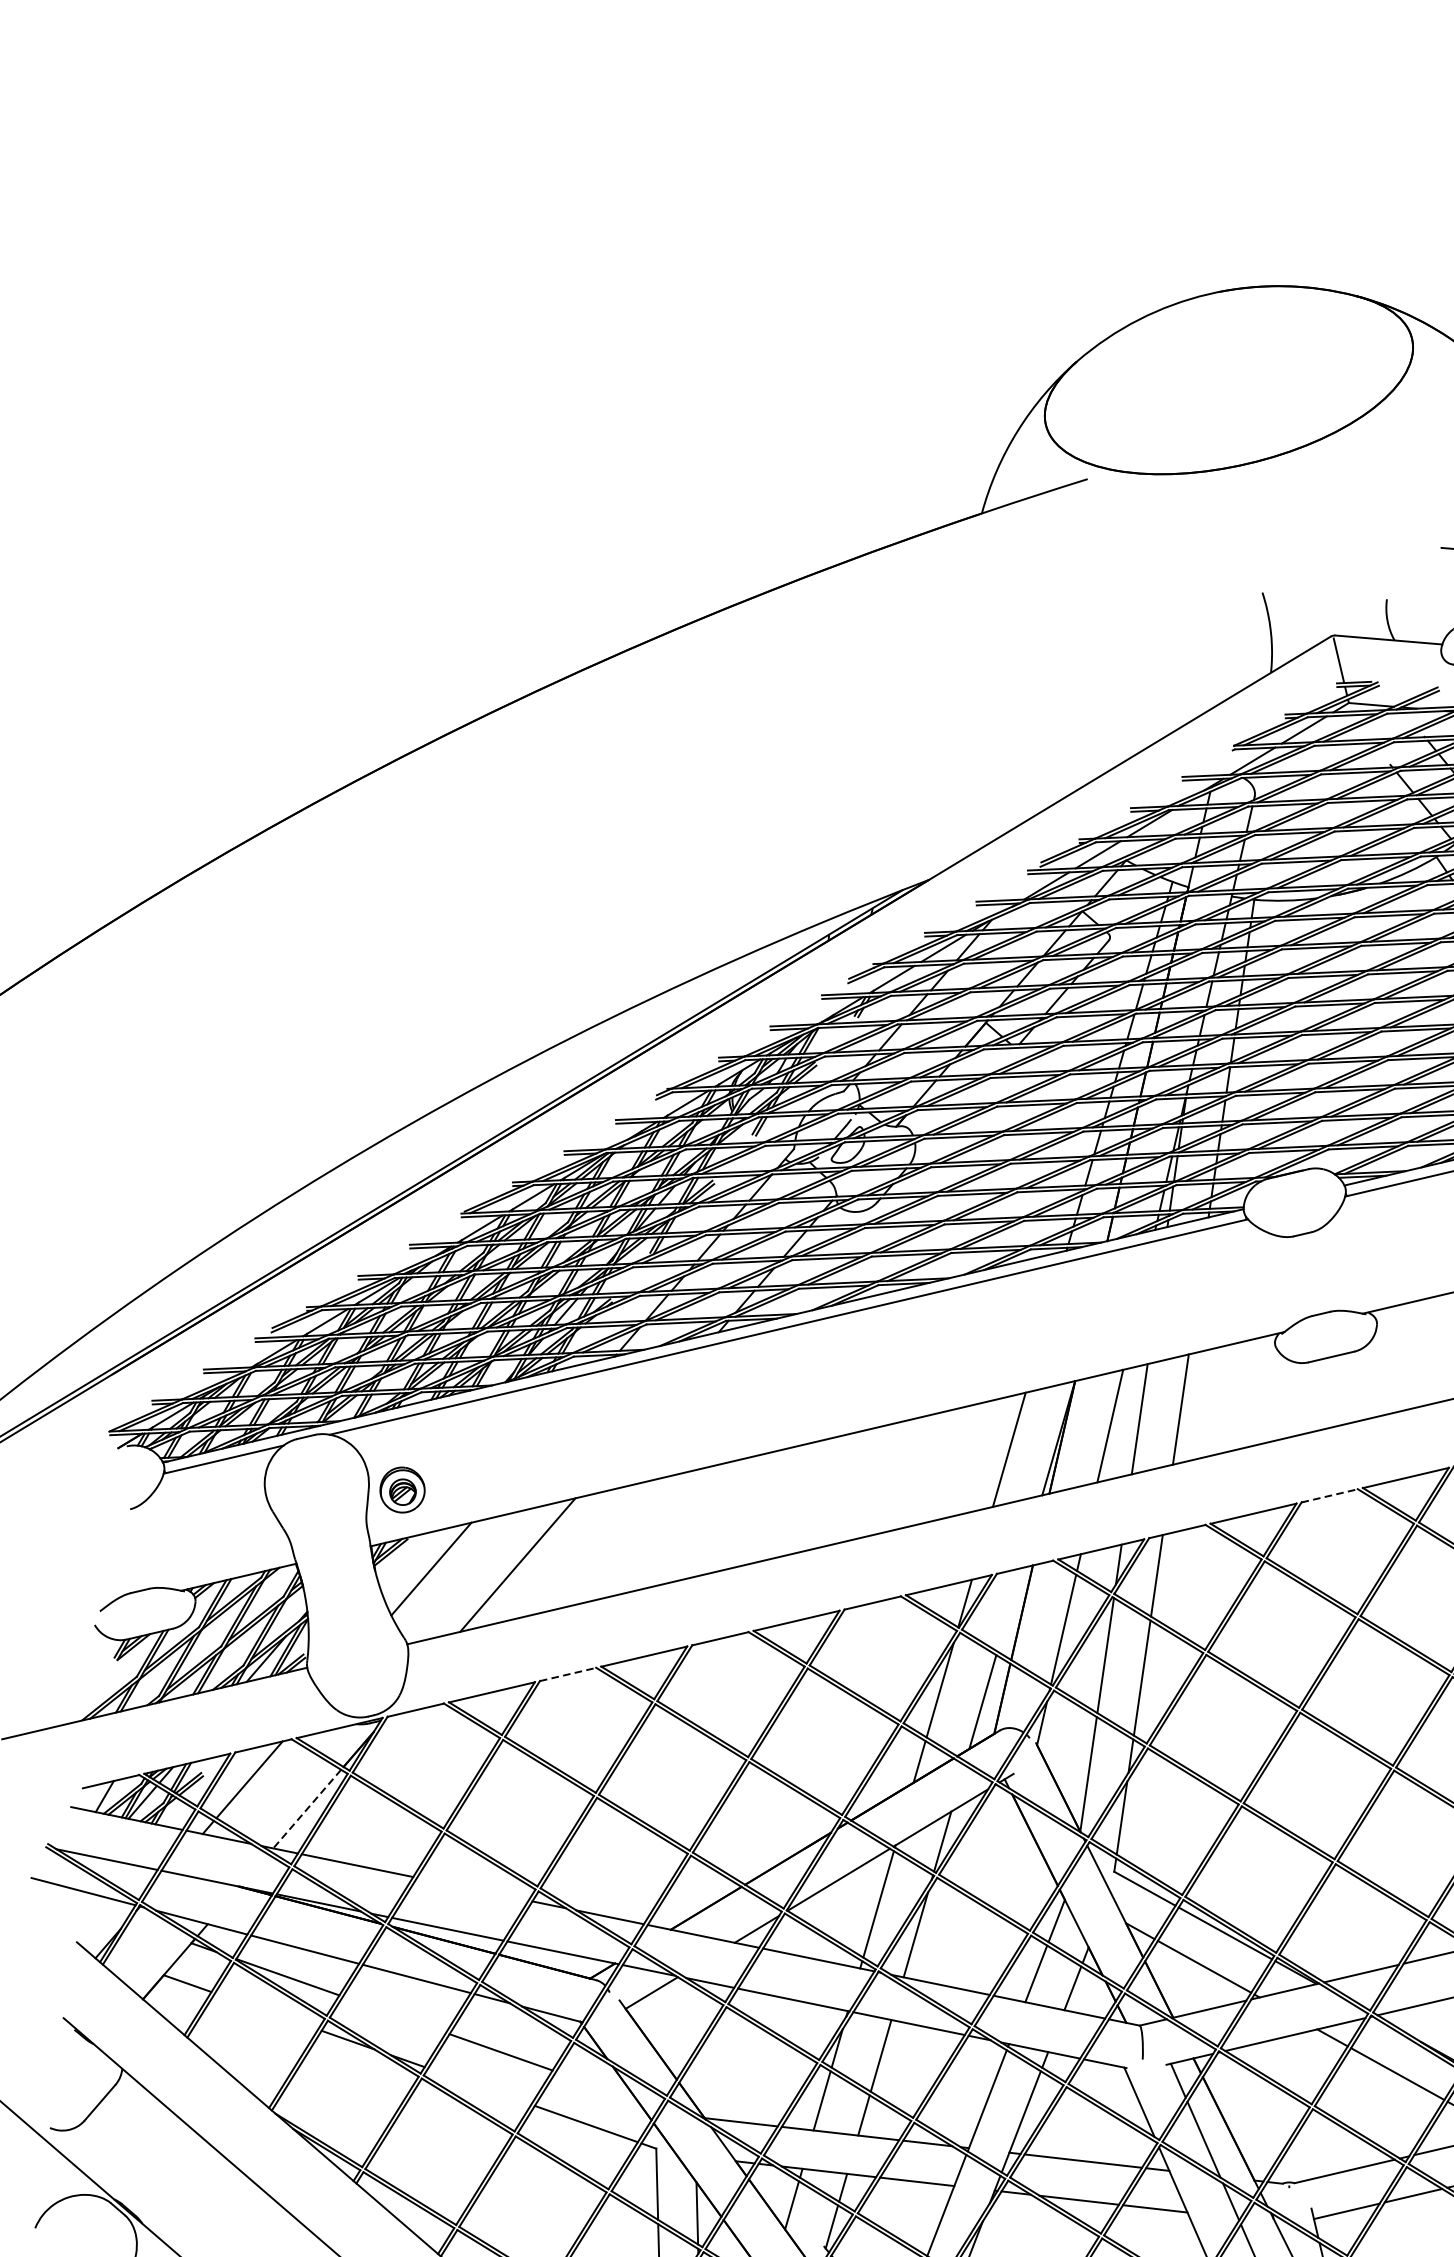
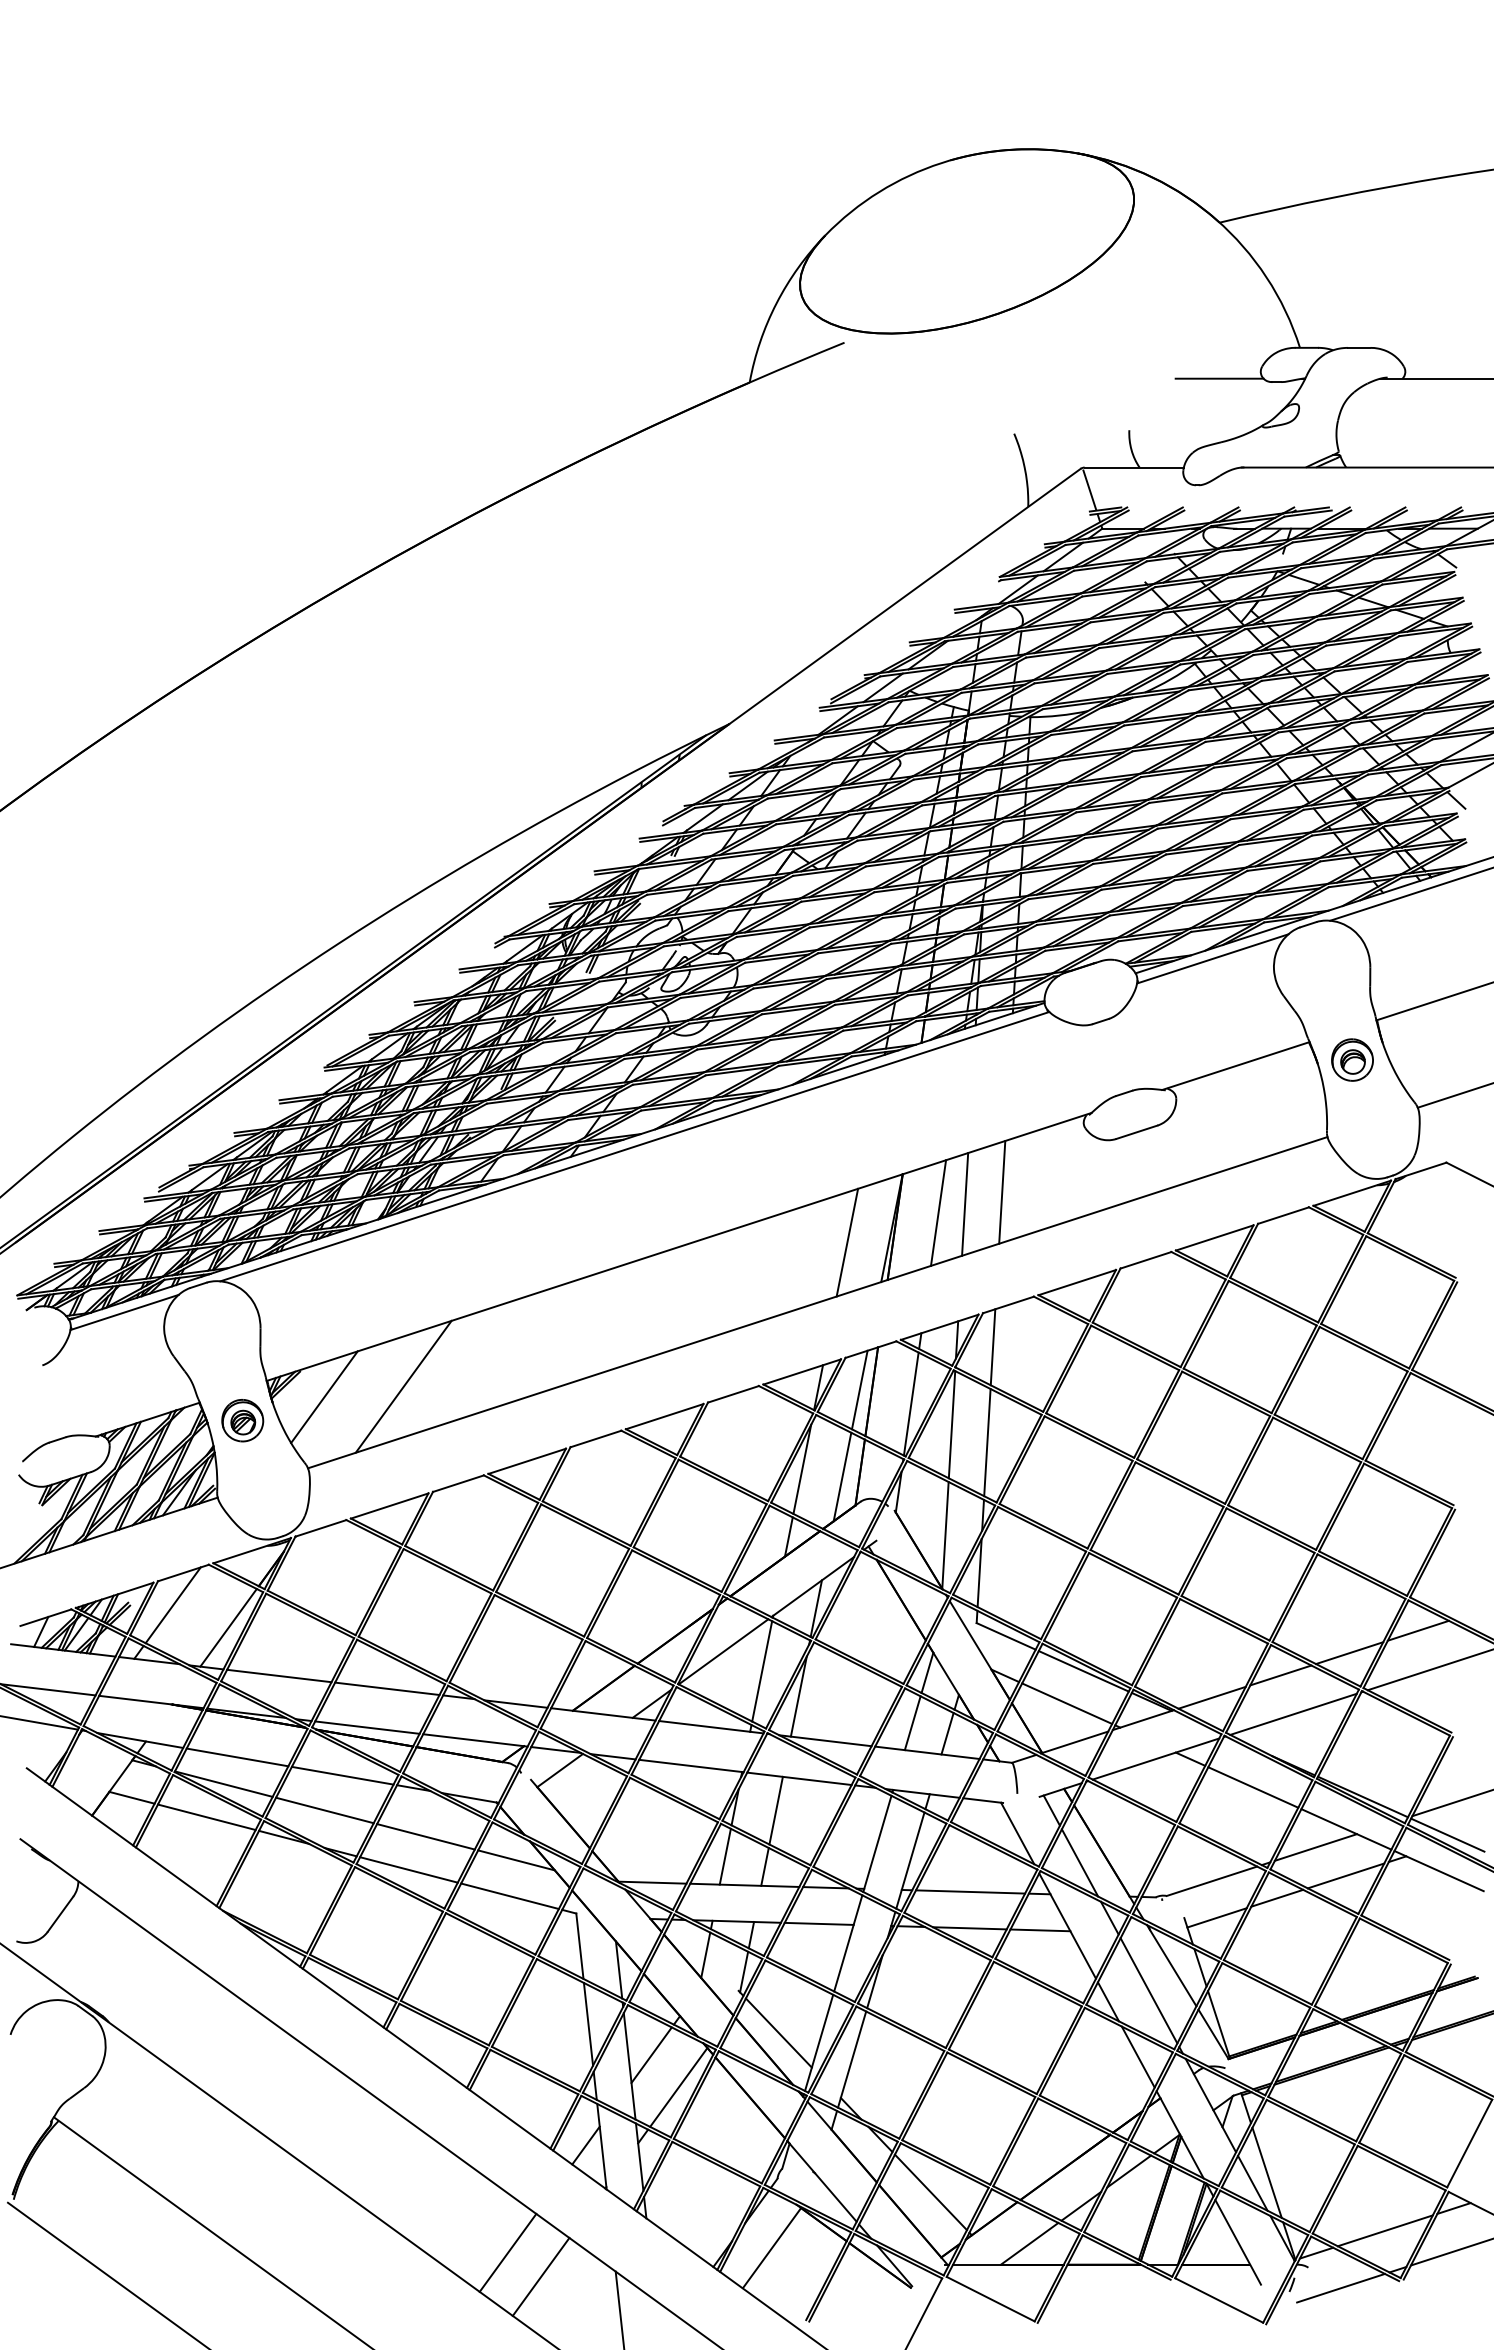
part: (402, 1489) -> (242, 1420), moved
line: (1329, 1496) -> (1145, 1260), dashed -> solid
line: (1009, 1609) -> (859, 1389), added
line: (568, 1674) -> (458, 1483), dashed -> solid
line: (307, 1808) -> (228, 1627), dashed -> solid
line: (473, 1888) -> (387, 1688), added
line: (266, 2011) -> (206, 1817), added
line: (394, 2014) -> (324, 1810), added
line: (479, 2085) -> (408, 1869), added
line: (596, 2086) -> (516, 1860), added

